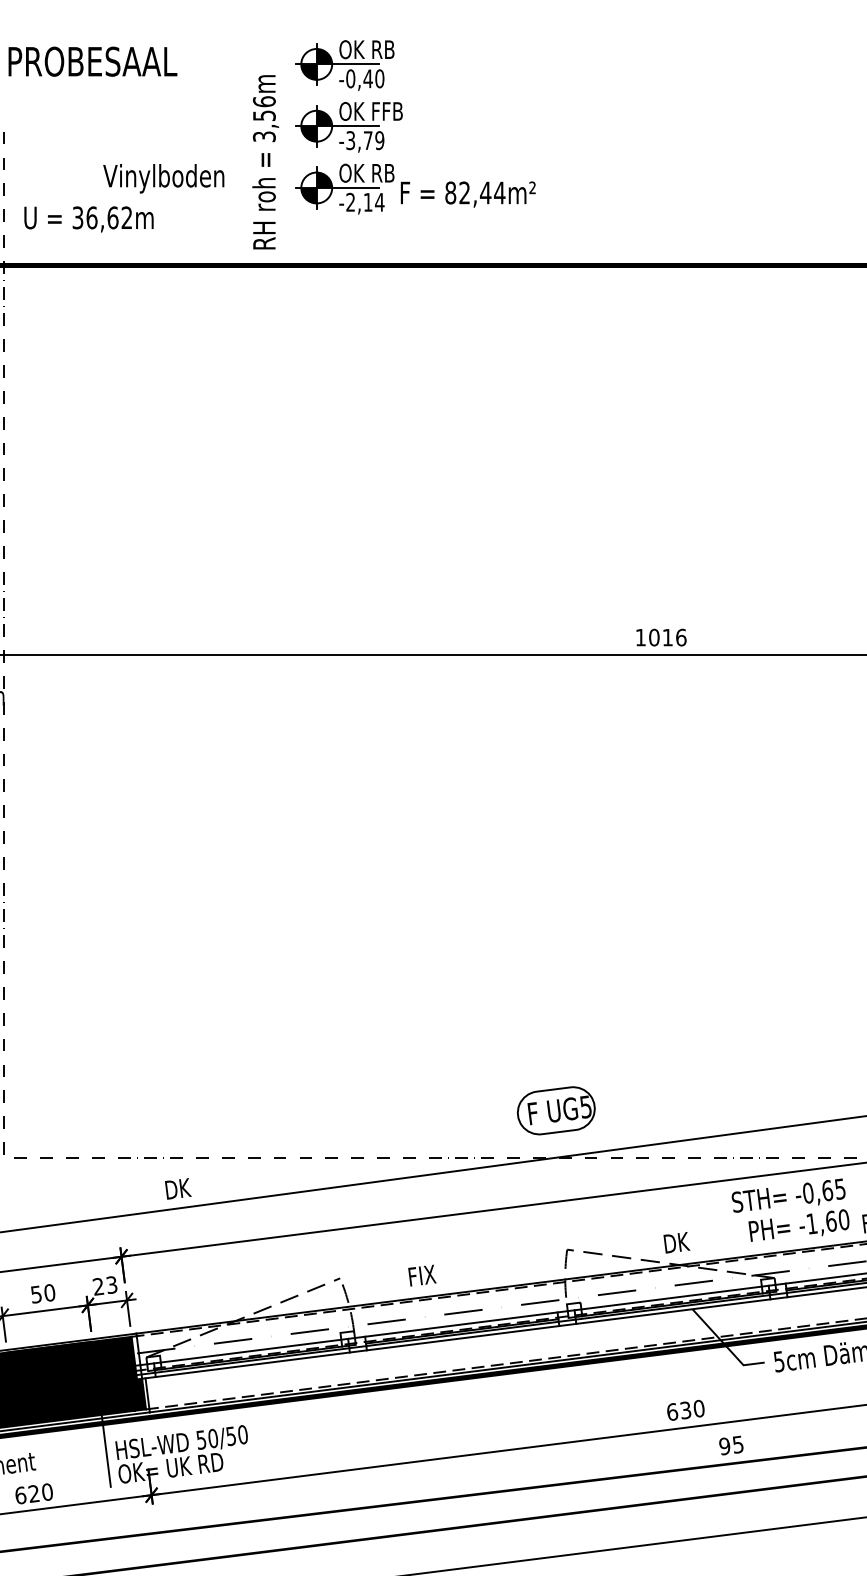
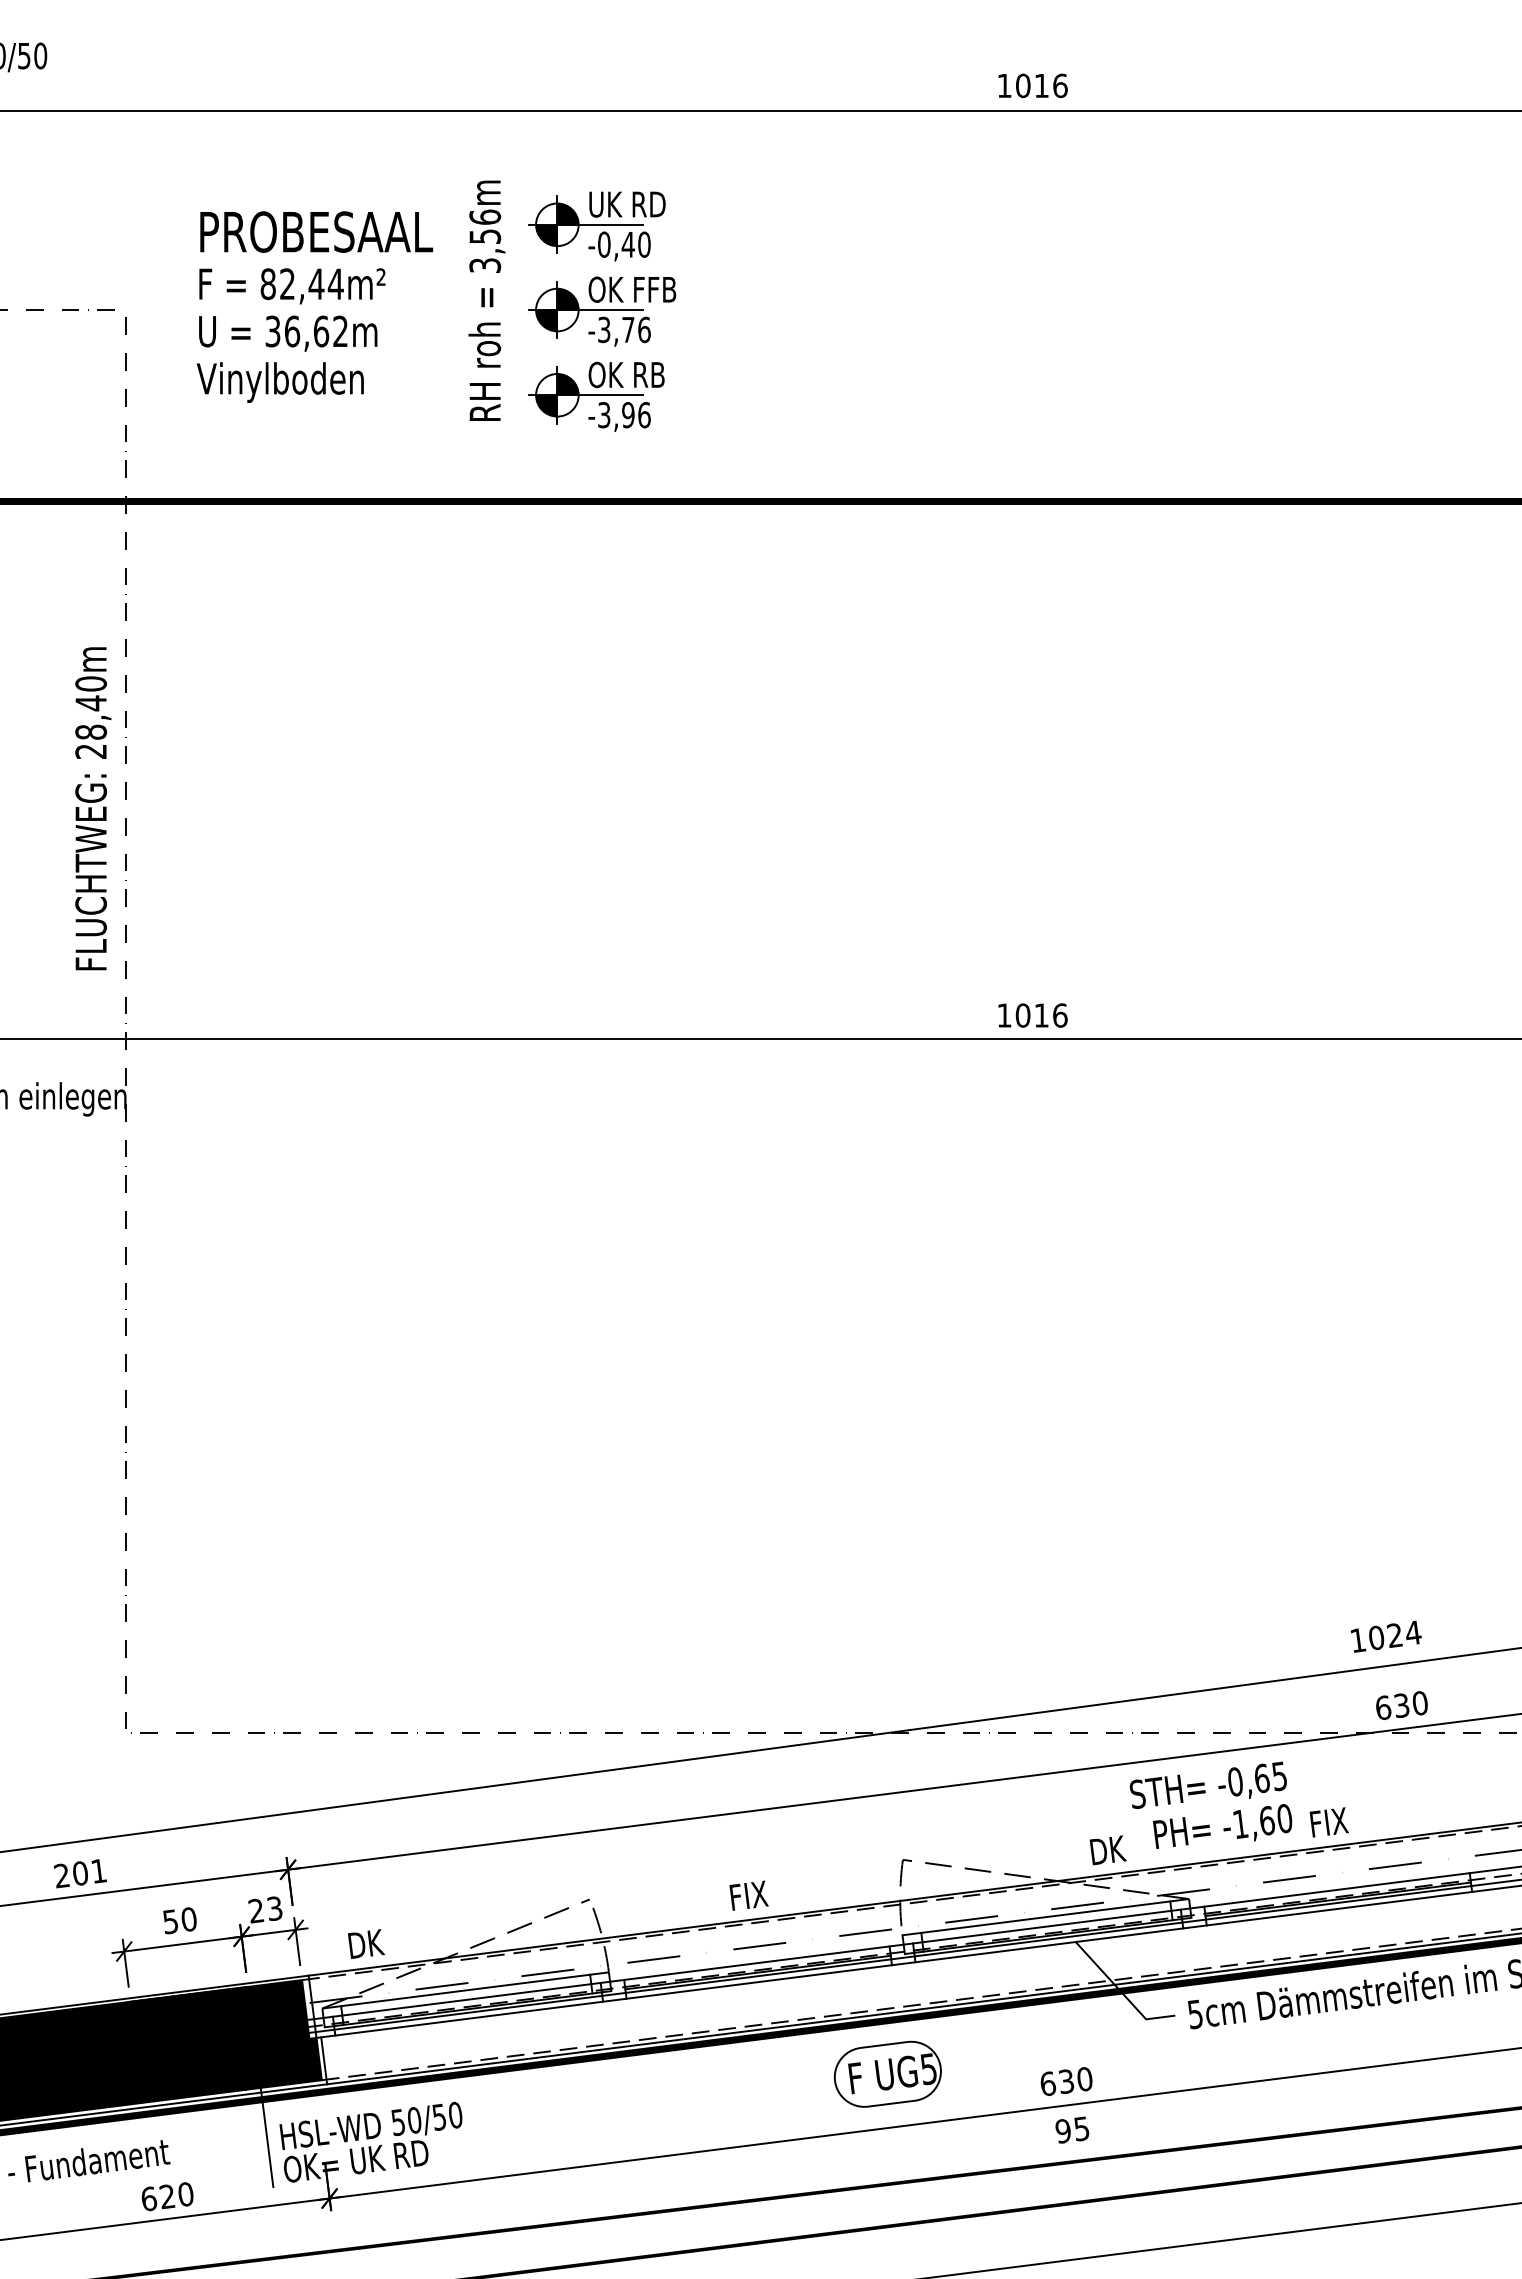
text: (366, 49) -> (626, 204), OK RB -> UK RD
text: (92, 61) -> (316, 231), moved
text: (379, 140) -> (644, 329), -3,79 -> -3,76
text: (265, 162) -> (486, 300), moved
text: (163, 178) -> (279, 382), moved
text: (468, 194) -> (292, 286), moved
text: (365, 202) -> (624, 415), -2,14 -> -3,96
text: (89, 219) -> (288, 333), moved
part: (556, 1110) -> (887, 2073), moved
text: (178, 1188) -> (366, 1943), moved
text: (676, 1242) -> (1107, 1850), moved
text: (421, 1275) -> (748, 1895), moved
line: (670, 1290) -> (1045, 1916), added
line: (250, 1344) -> (465, 1990), added
text: (731, 1445) -> (1072, 2129), moved

